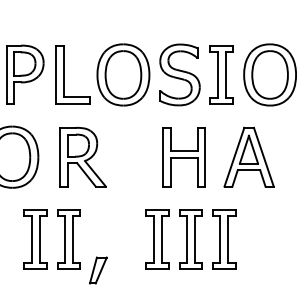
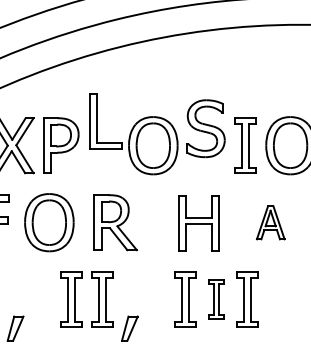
part: (63, 74) -> (97, 121), moved
part: (179, 74) -> (205, 128), moved
part: (183, 157) -> (198, 223), moved
part: (248, 157) -> (270, 222), size x0.6
part: (190, 239) -> (216, 299), size x0.7

